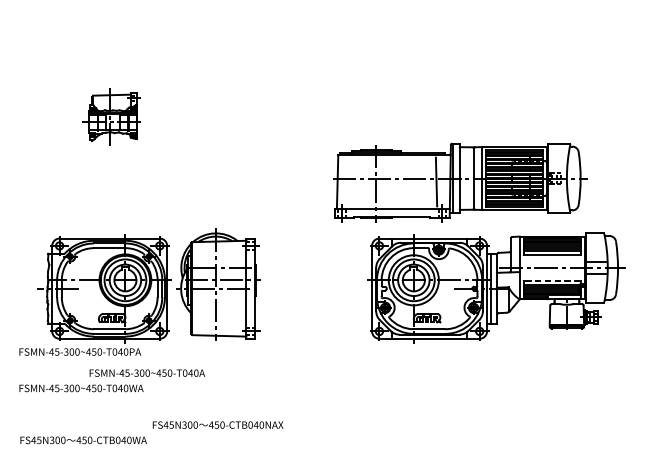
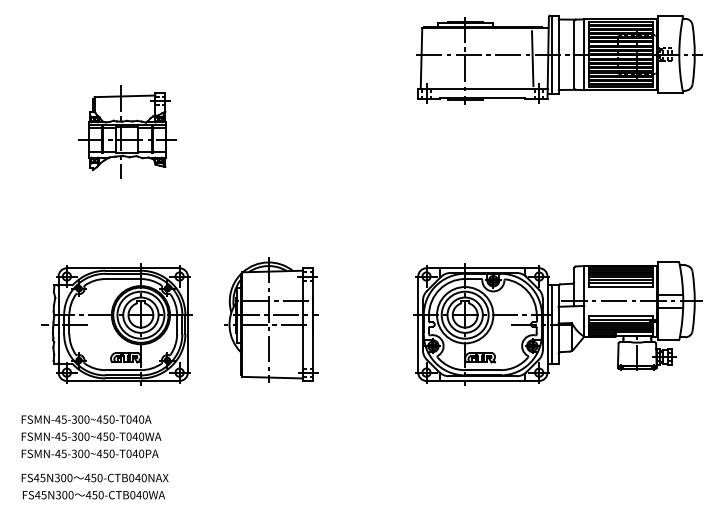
part: (113, 116) -> (127, 131), size x1.43
part: (460, 182) -> (559, 59), moved
line: (551, 280) -> (620, 315), dashed -> solid
part: (218, 284) -> (271, 319), moved
text: (79, 351) -> (89, 453), moved
text: (147, 373) -> (86, 419), moved
text: (217, 424) -> (94, 477), moved

